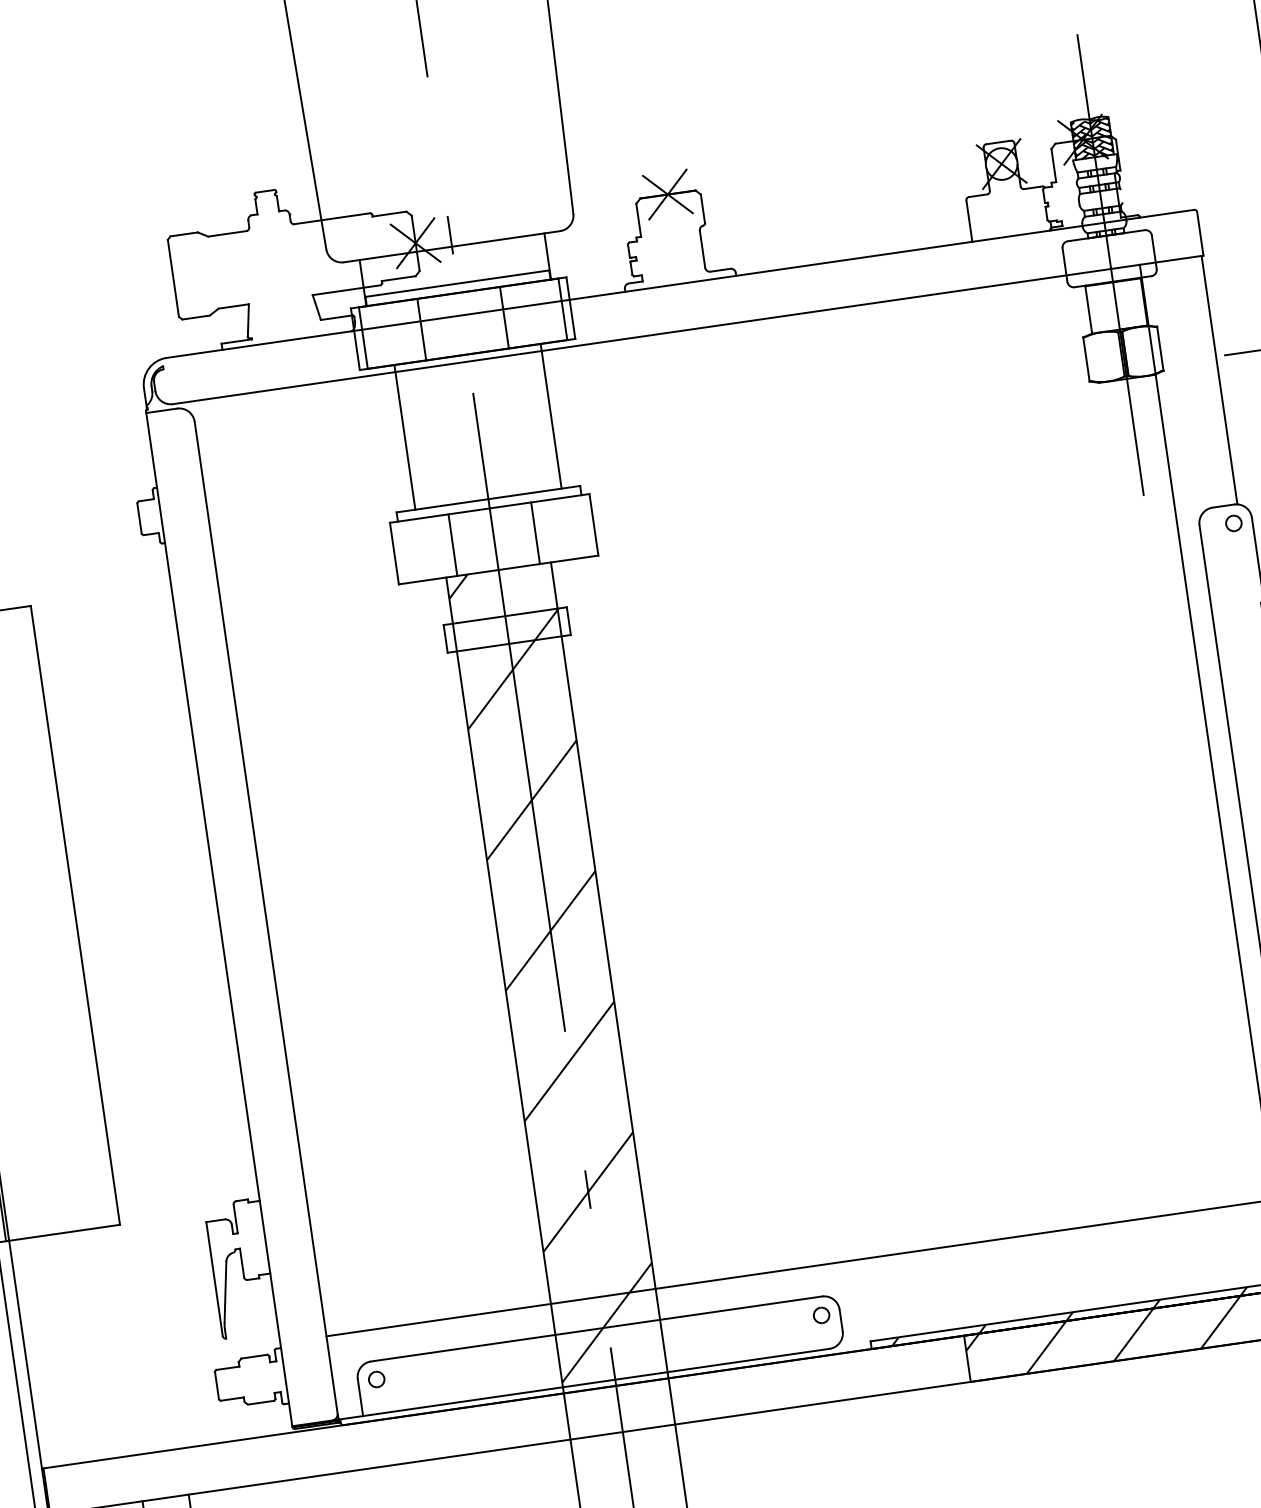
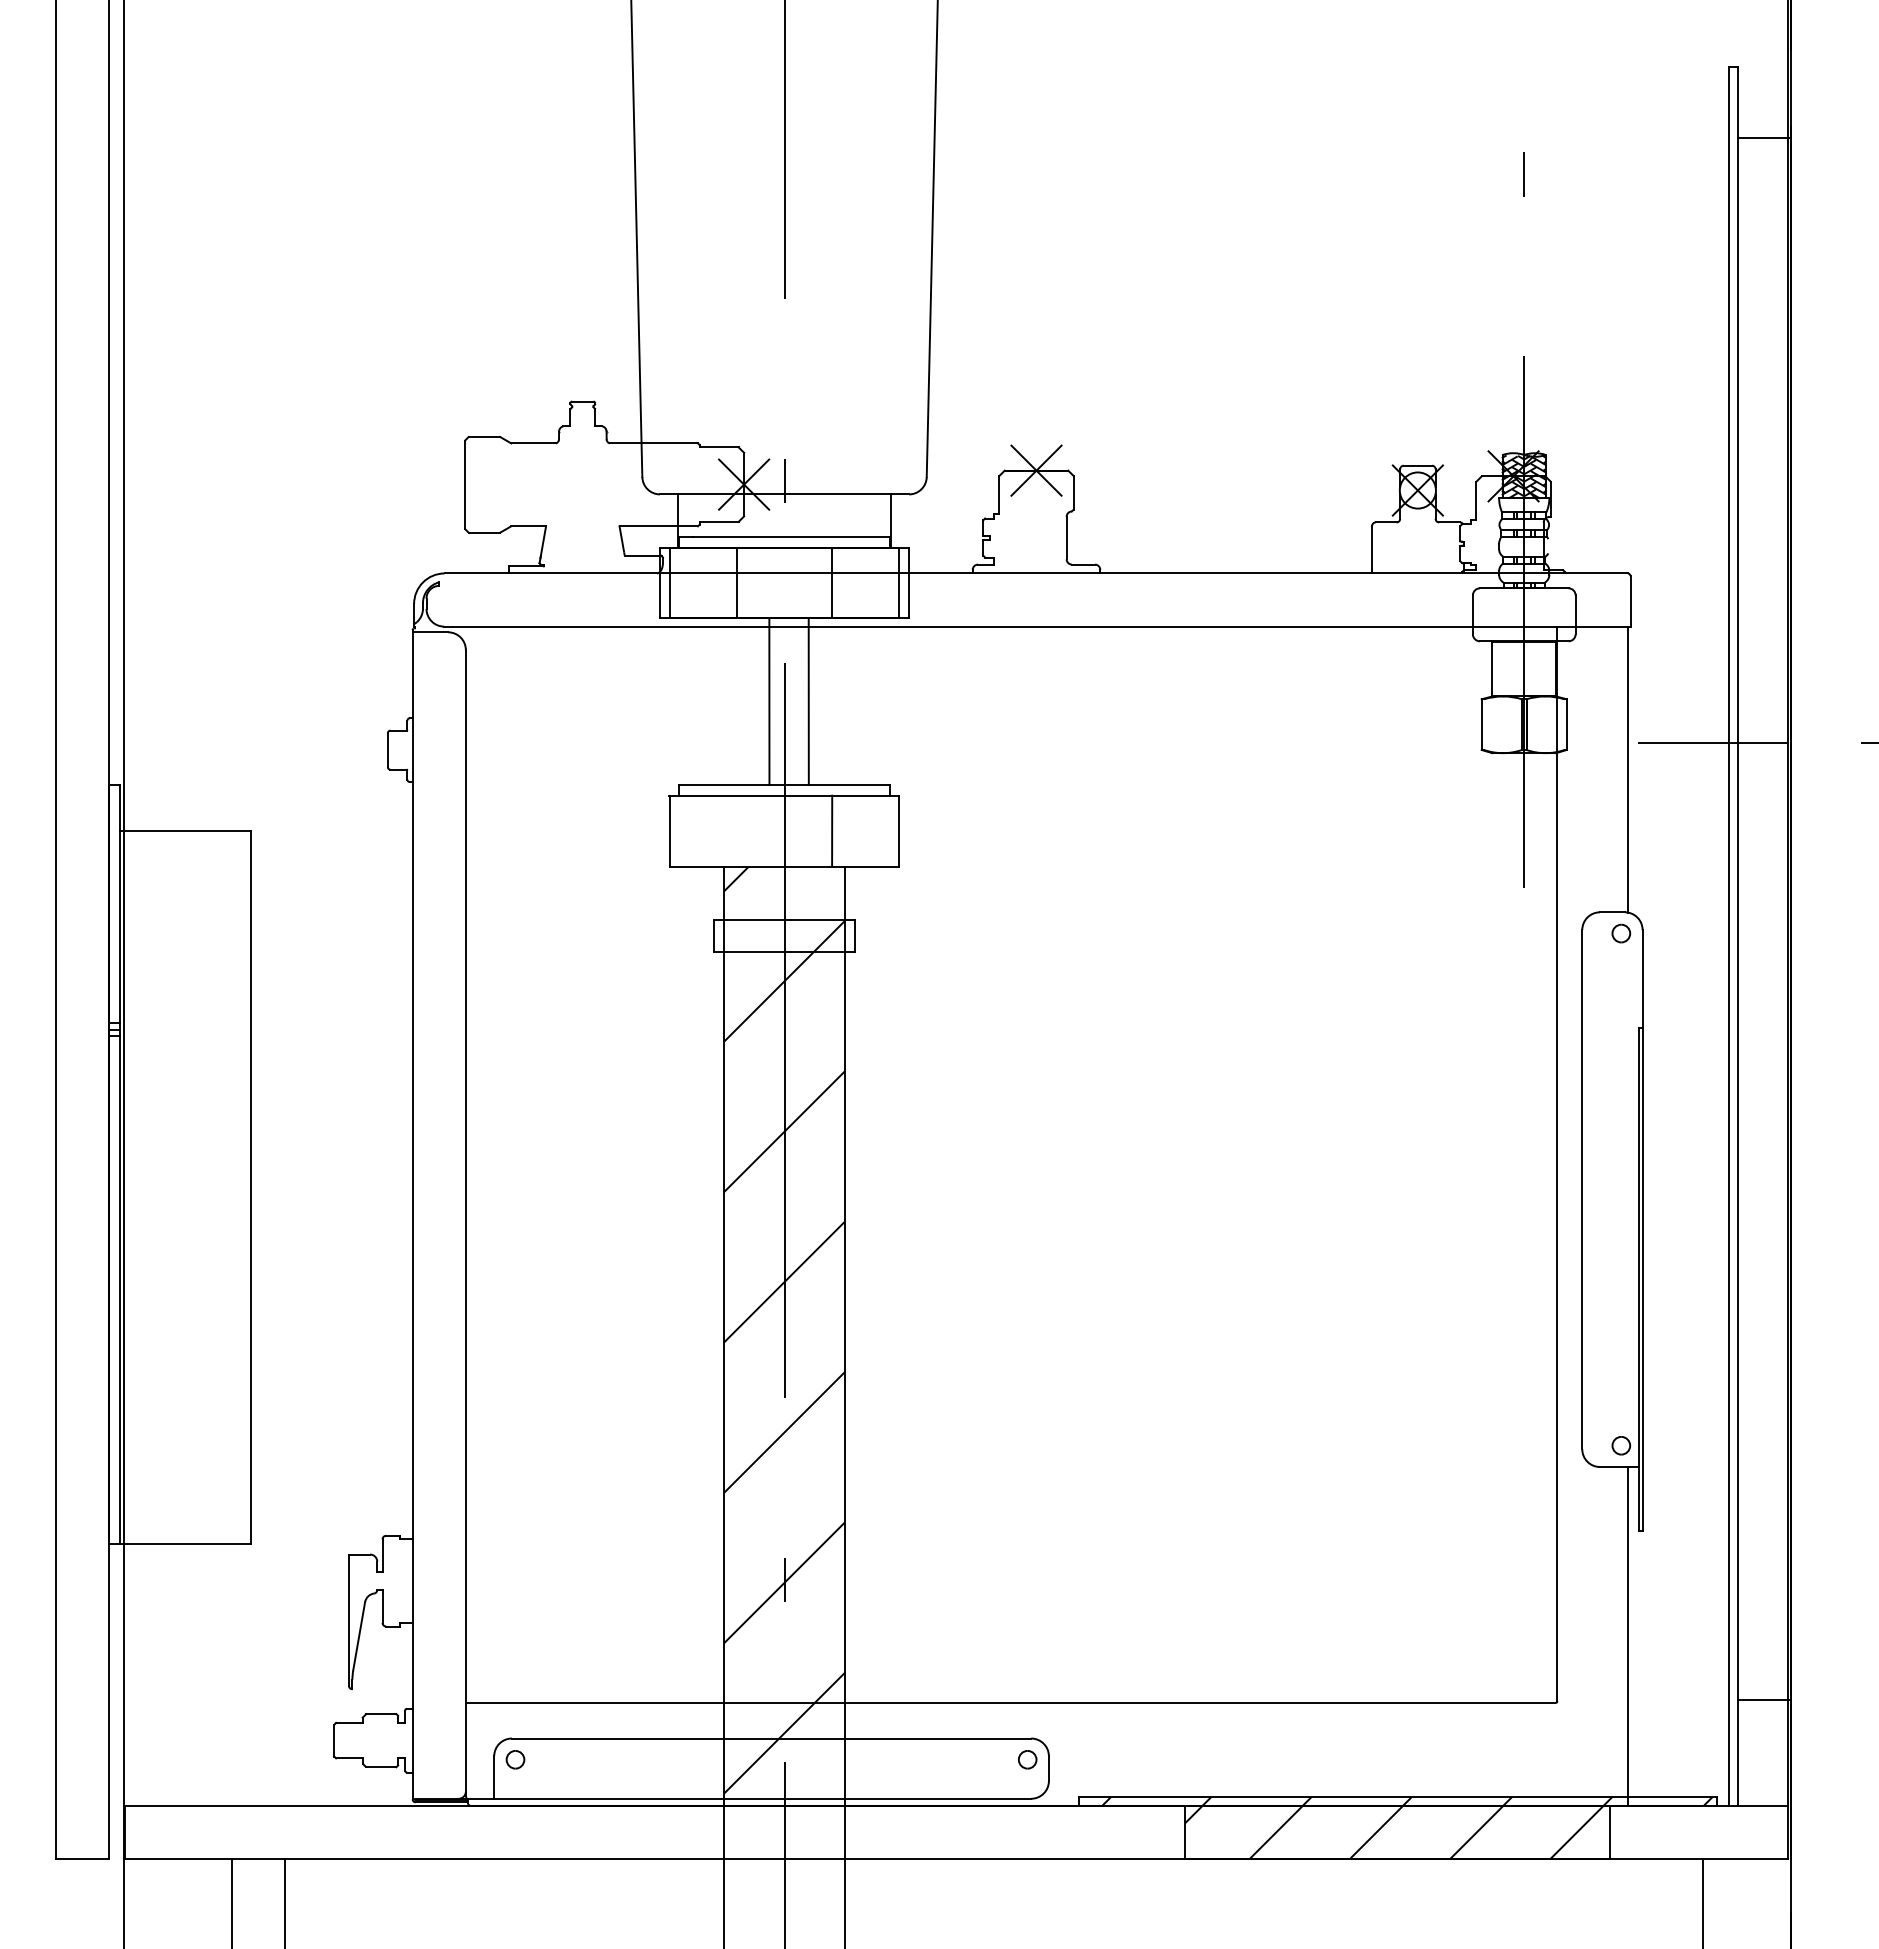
line: (550, 416) -> (808, 701), moved
line: (404, 437) -> (769, 701), moved
line: (452, 544) -> (736, 830), removed

